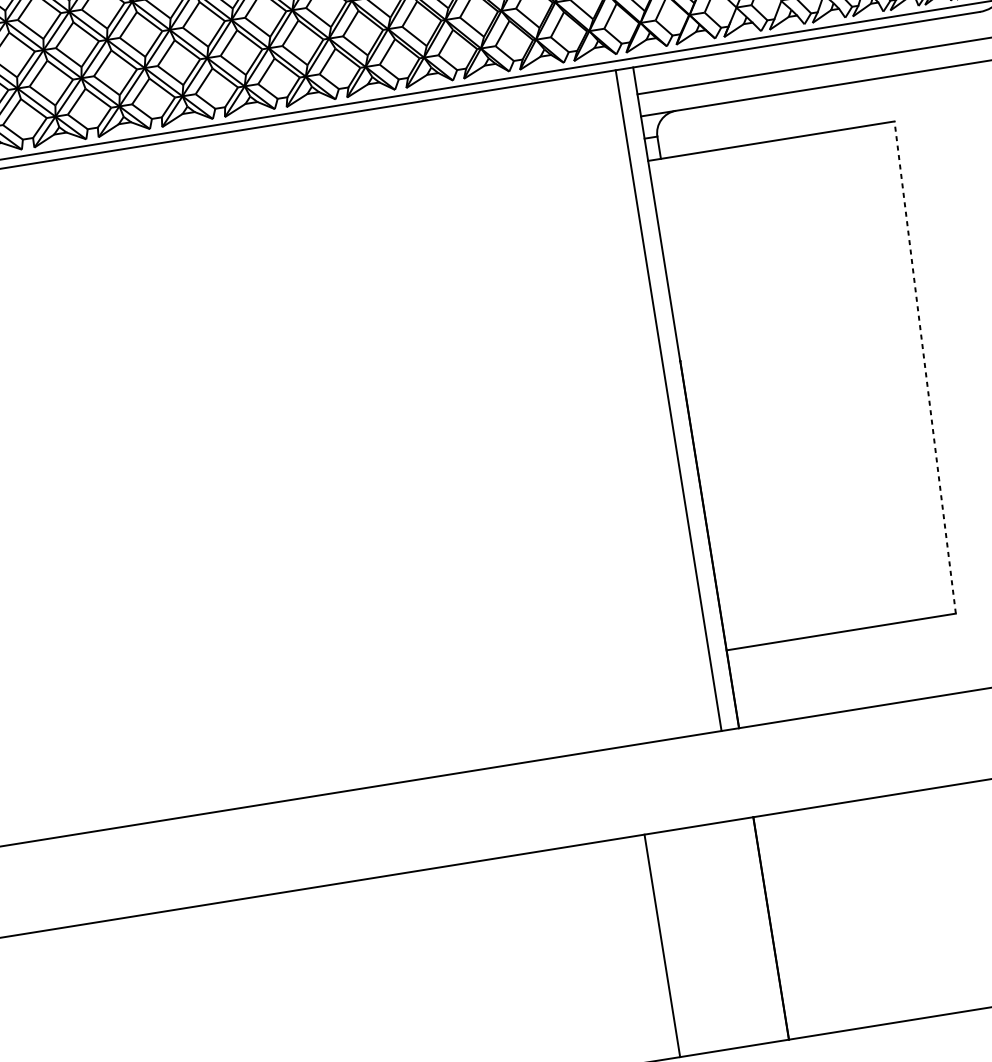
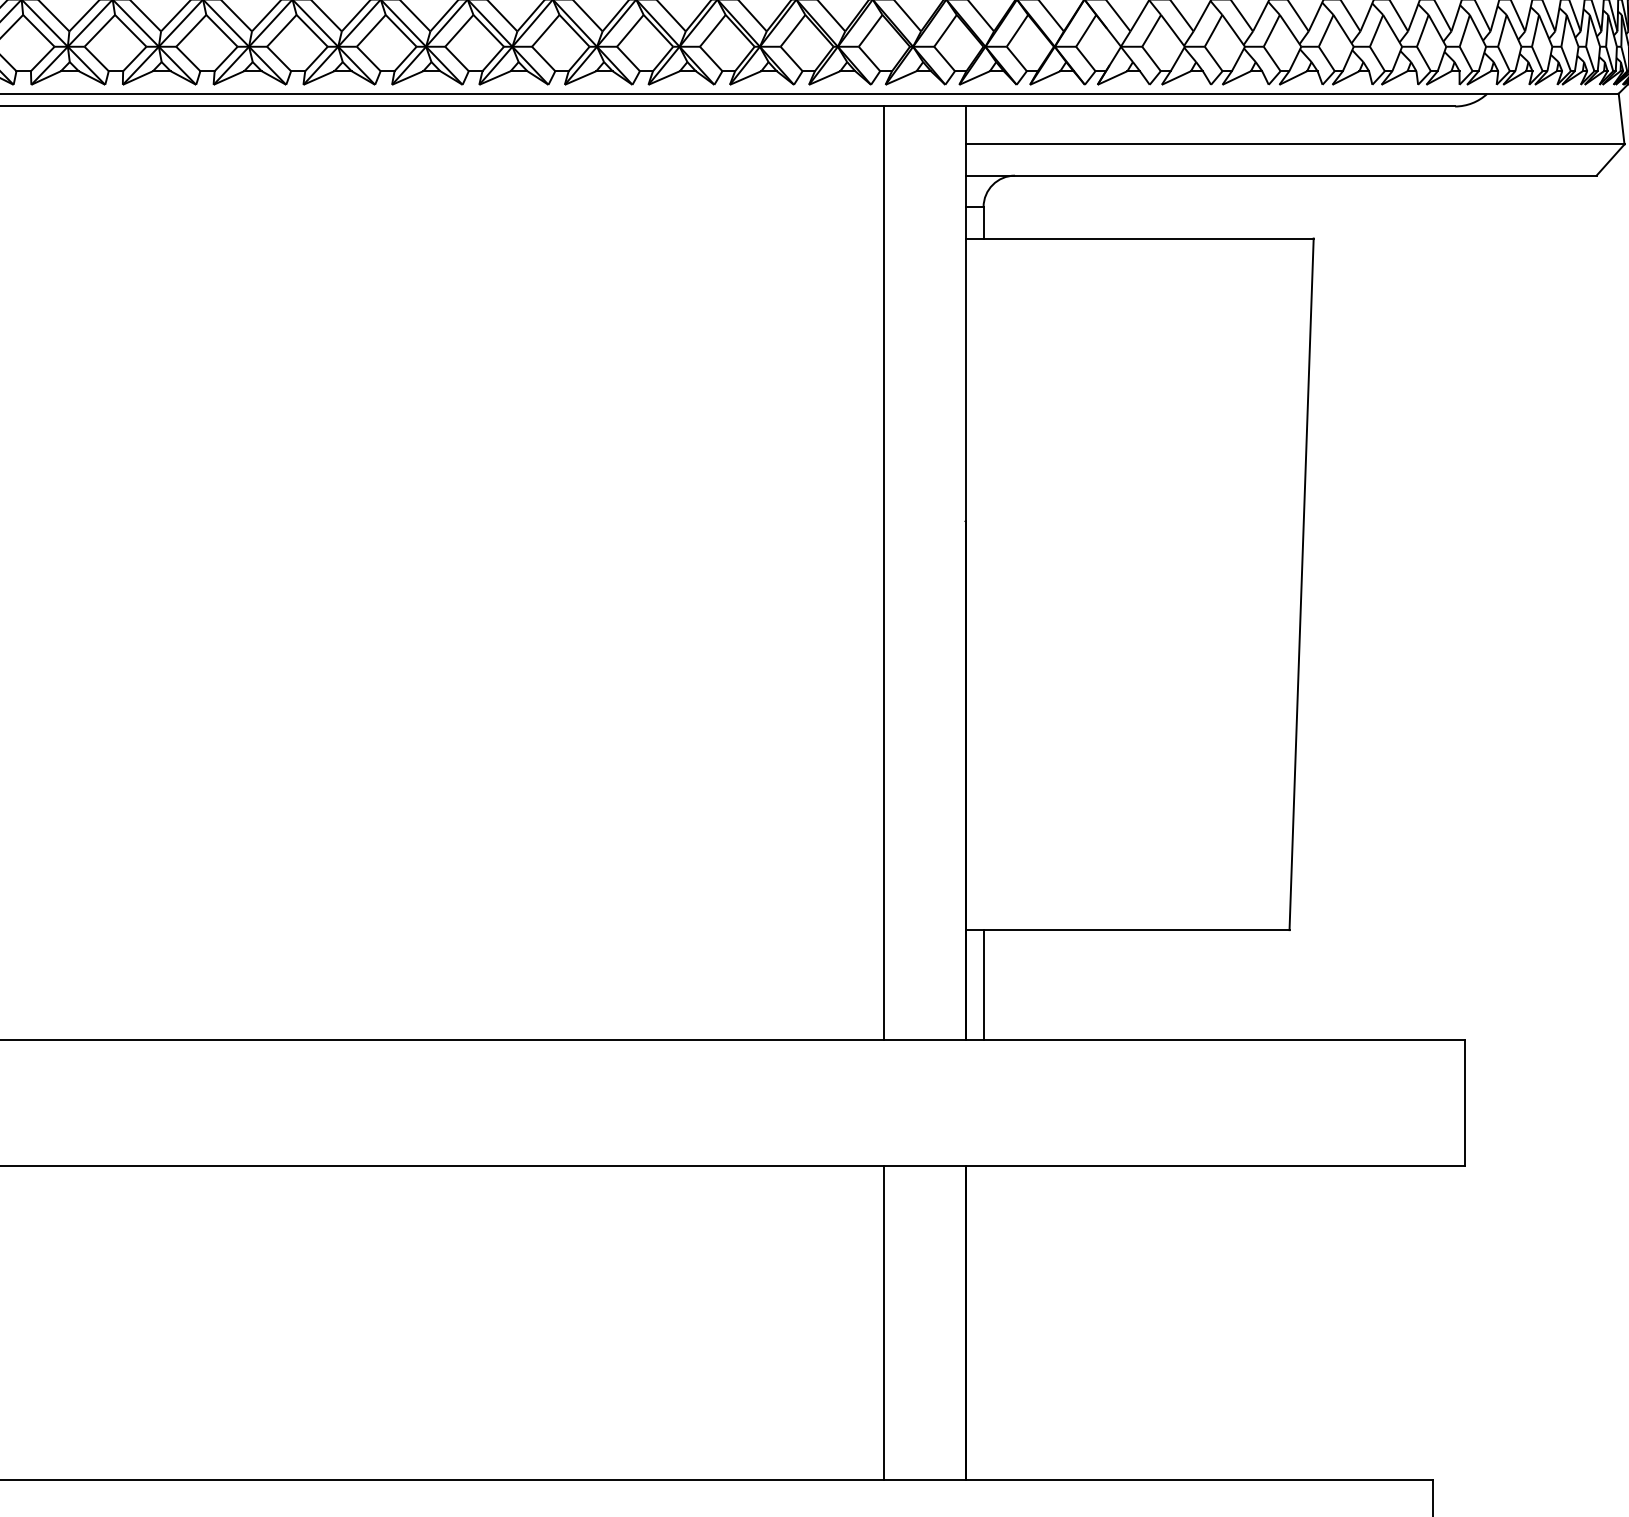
line: (925, 366) -> (1301, 583), dashed -> solid
line: (668, 400) -> (883, 573), moved
line: (745, 687) -> (983, 985), added
line: (662, 945) -> (883, 1322), moved

